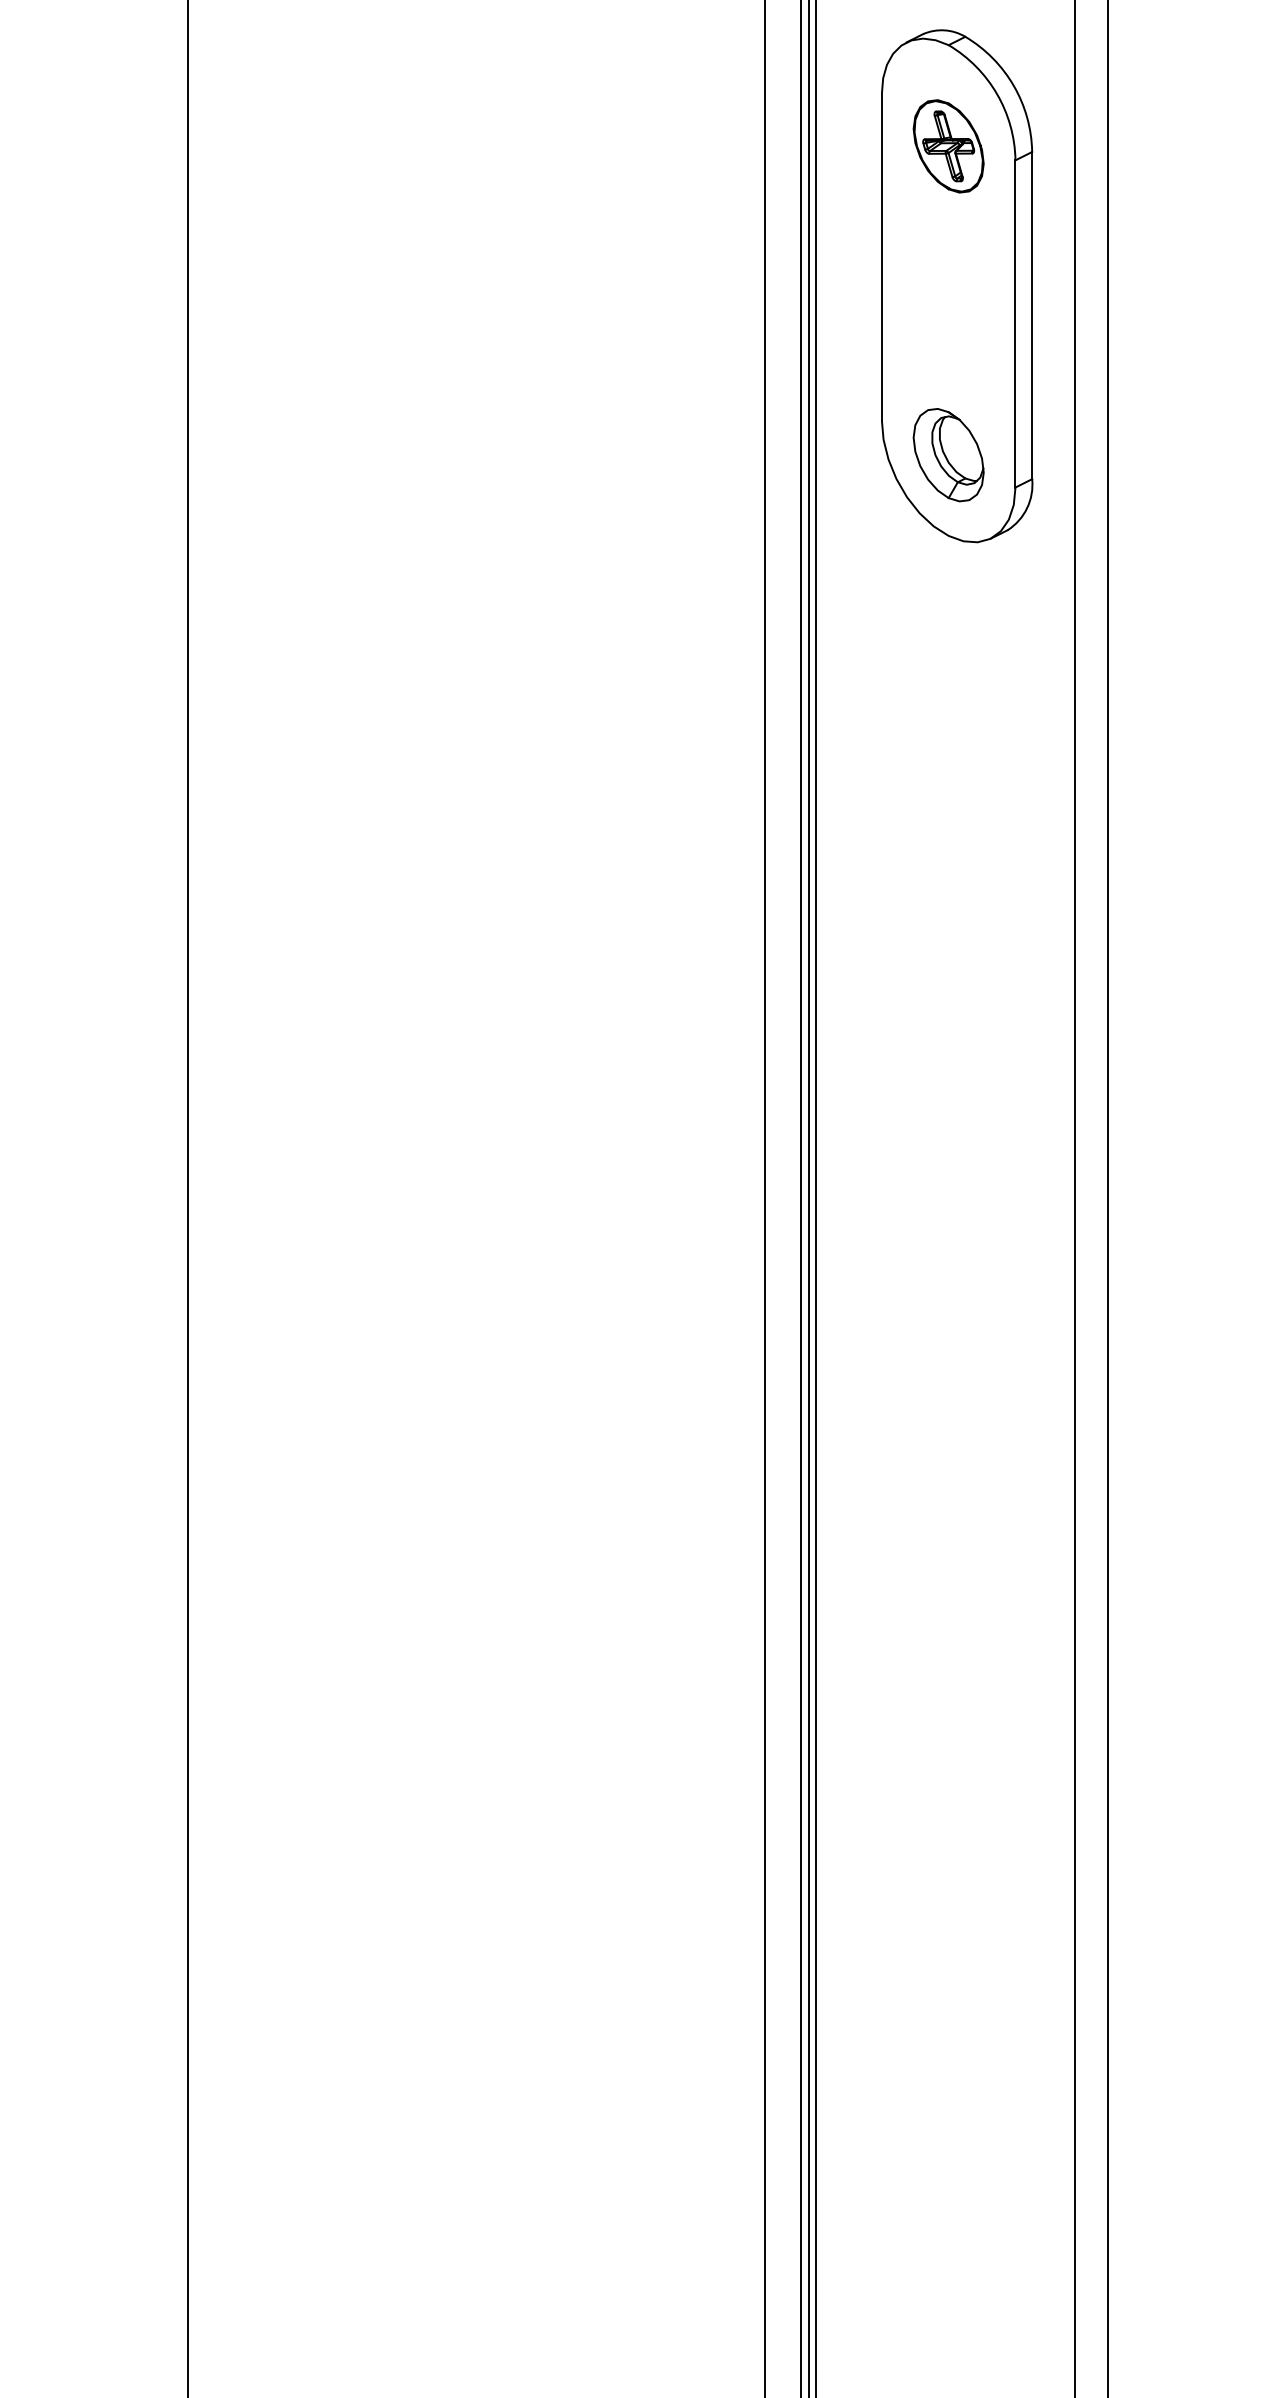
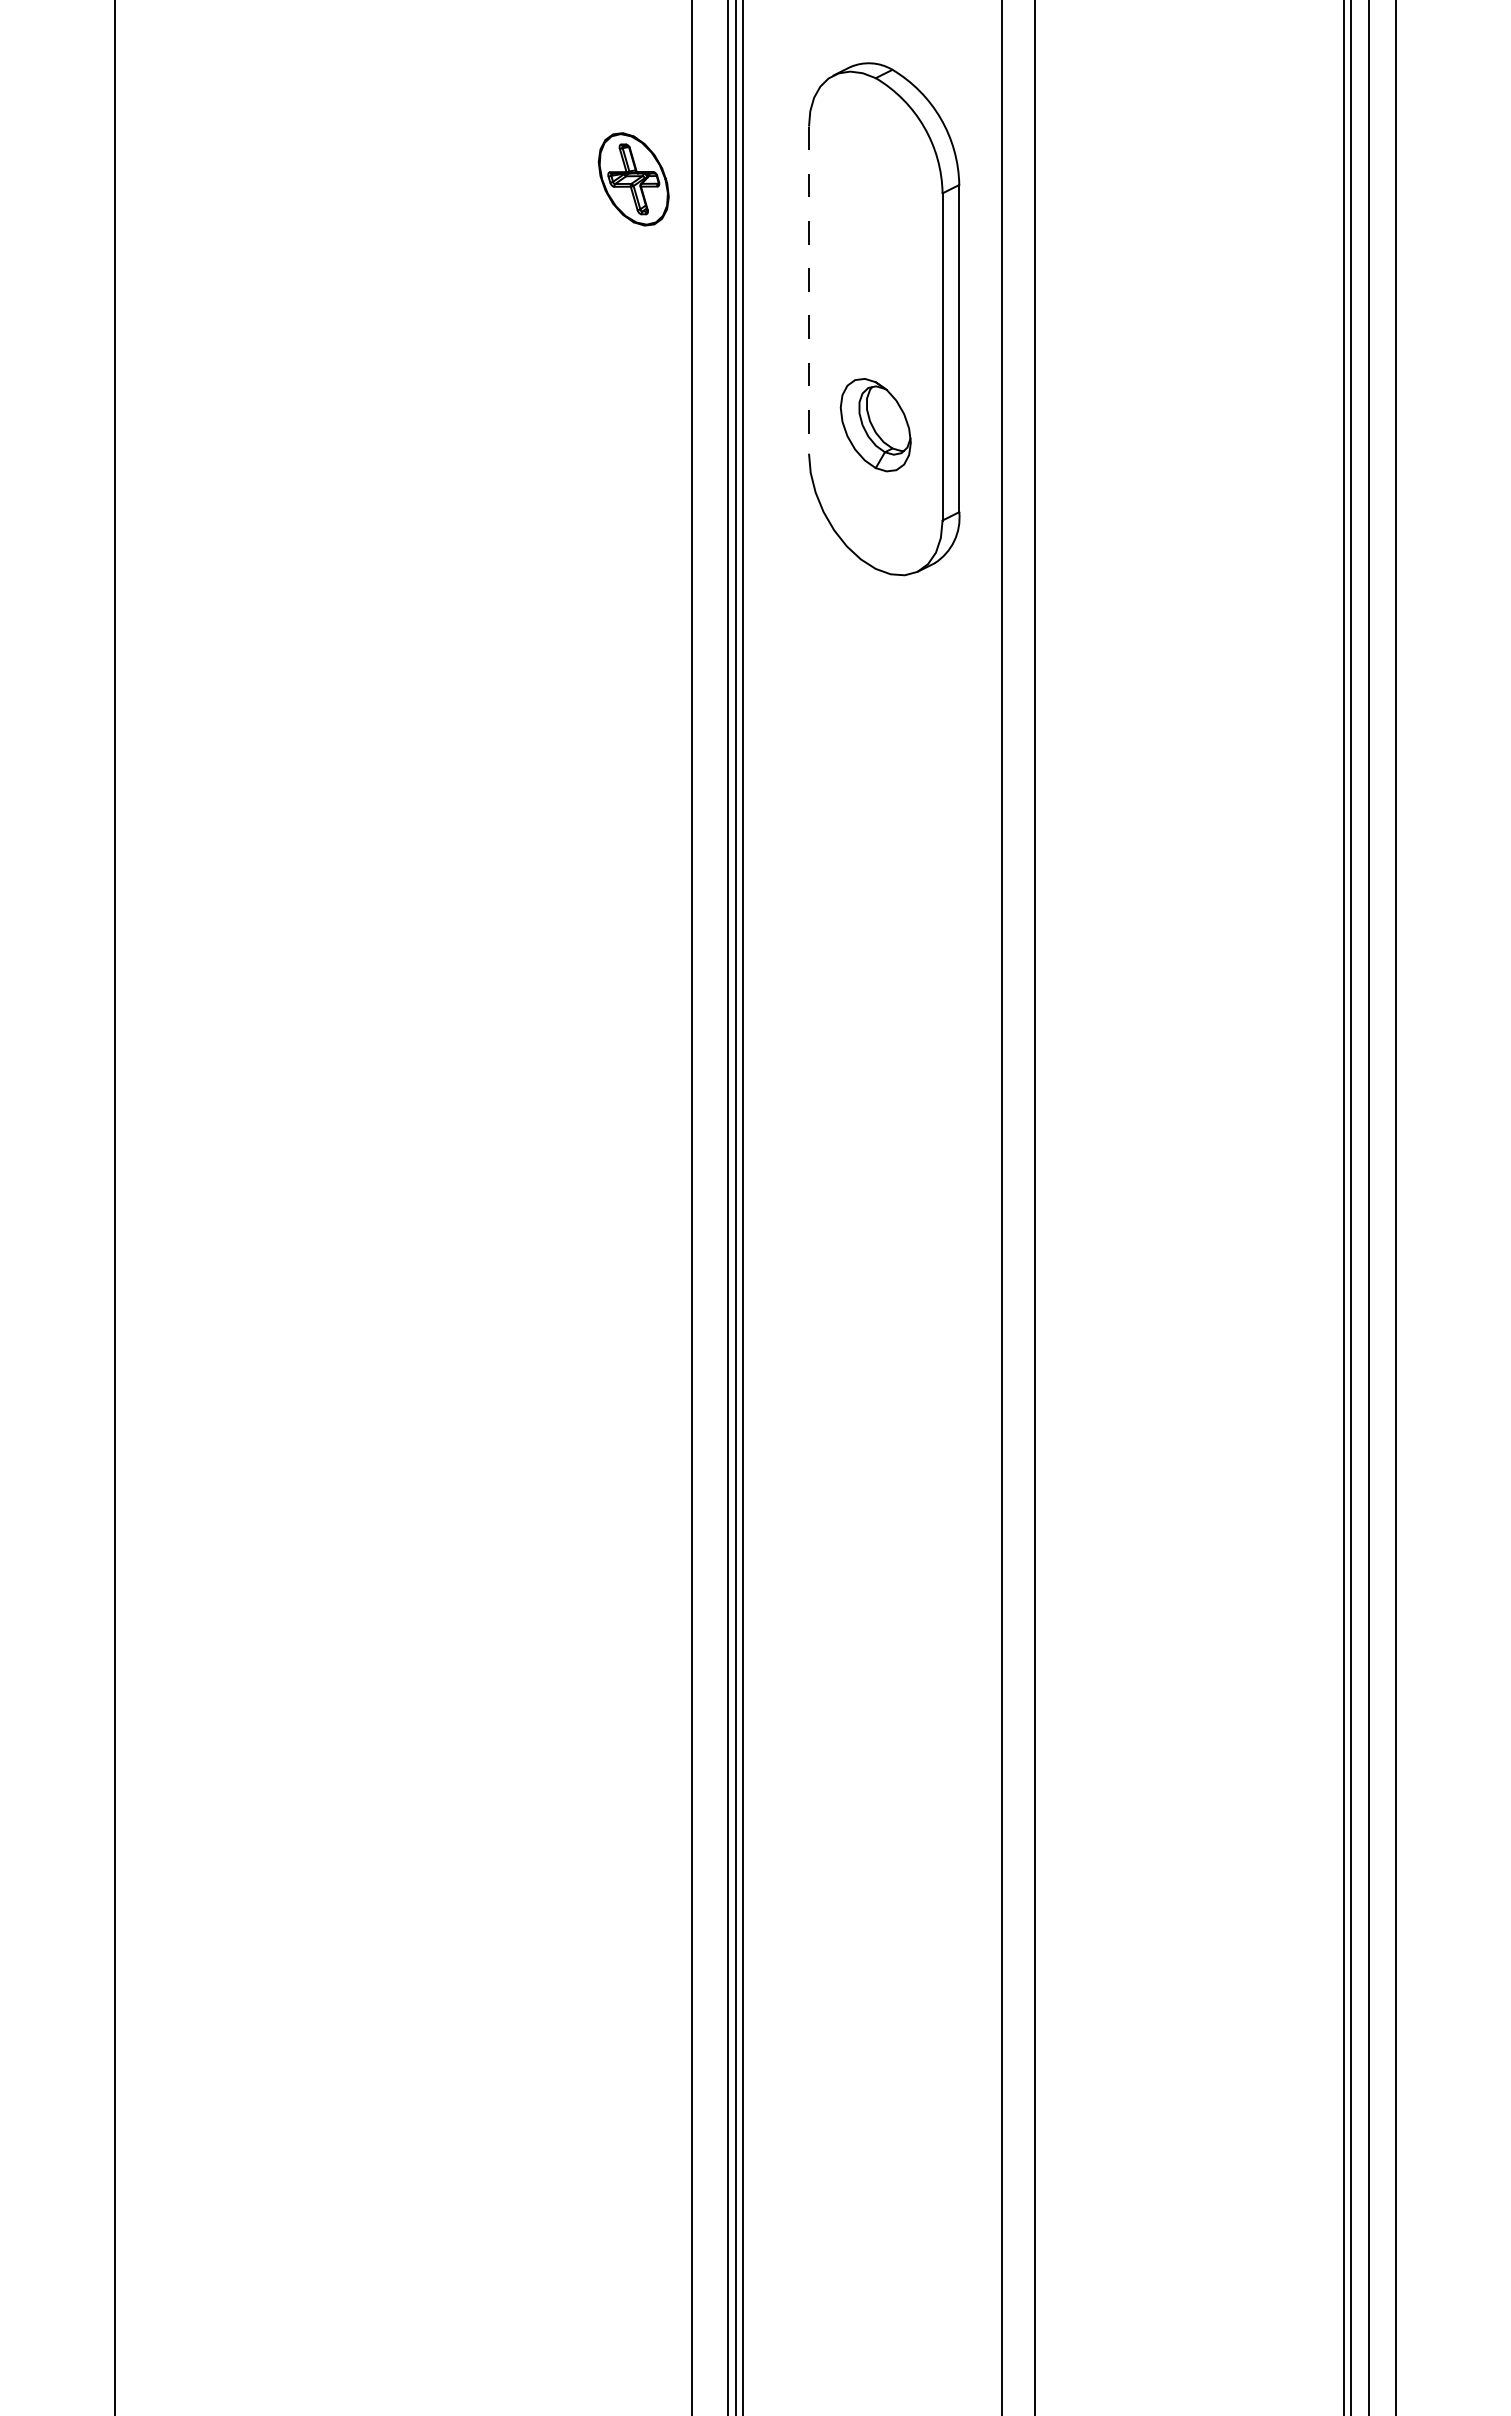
part: (948, 146) -> (633, 179), moved
line: (882, 257) -> (809, 290), solid -> dashed
part: (948, 455) -> (875, 425), moved

